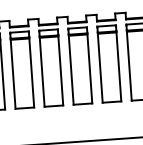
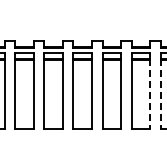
line: (128, 65) -> (160, 94), solid -> dashed
line: (119, 66) -> (150, 94), solid -> dashed

